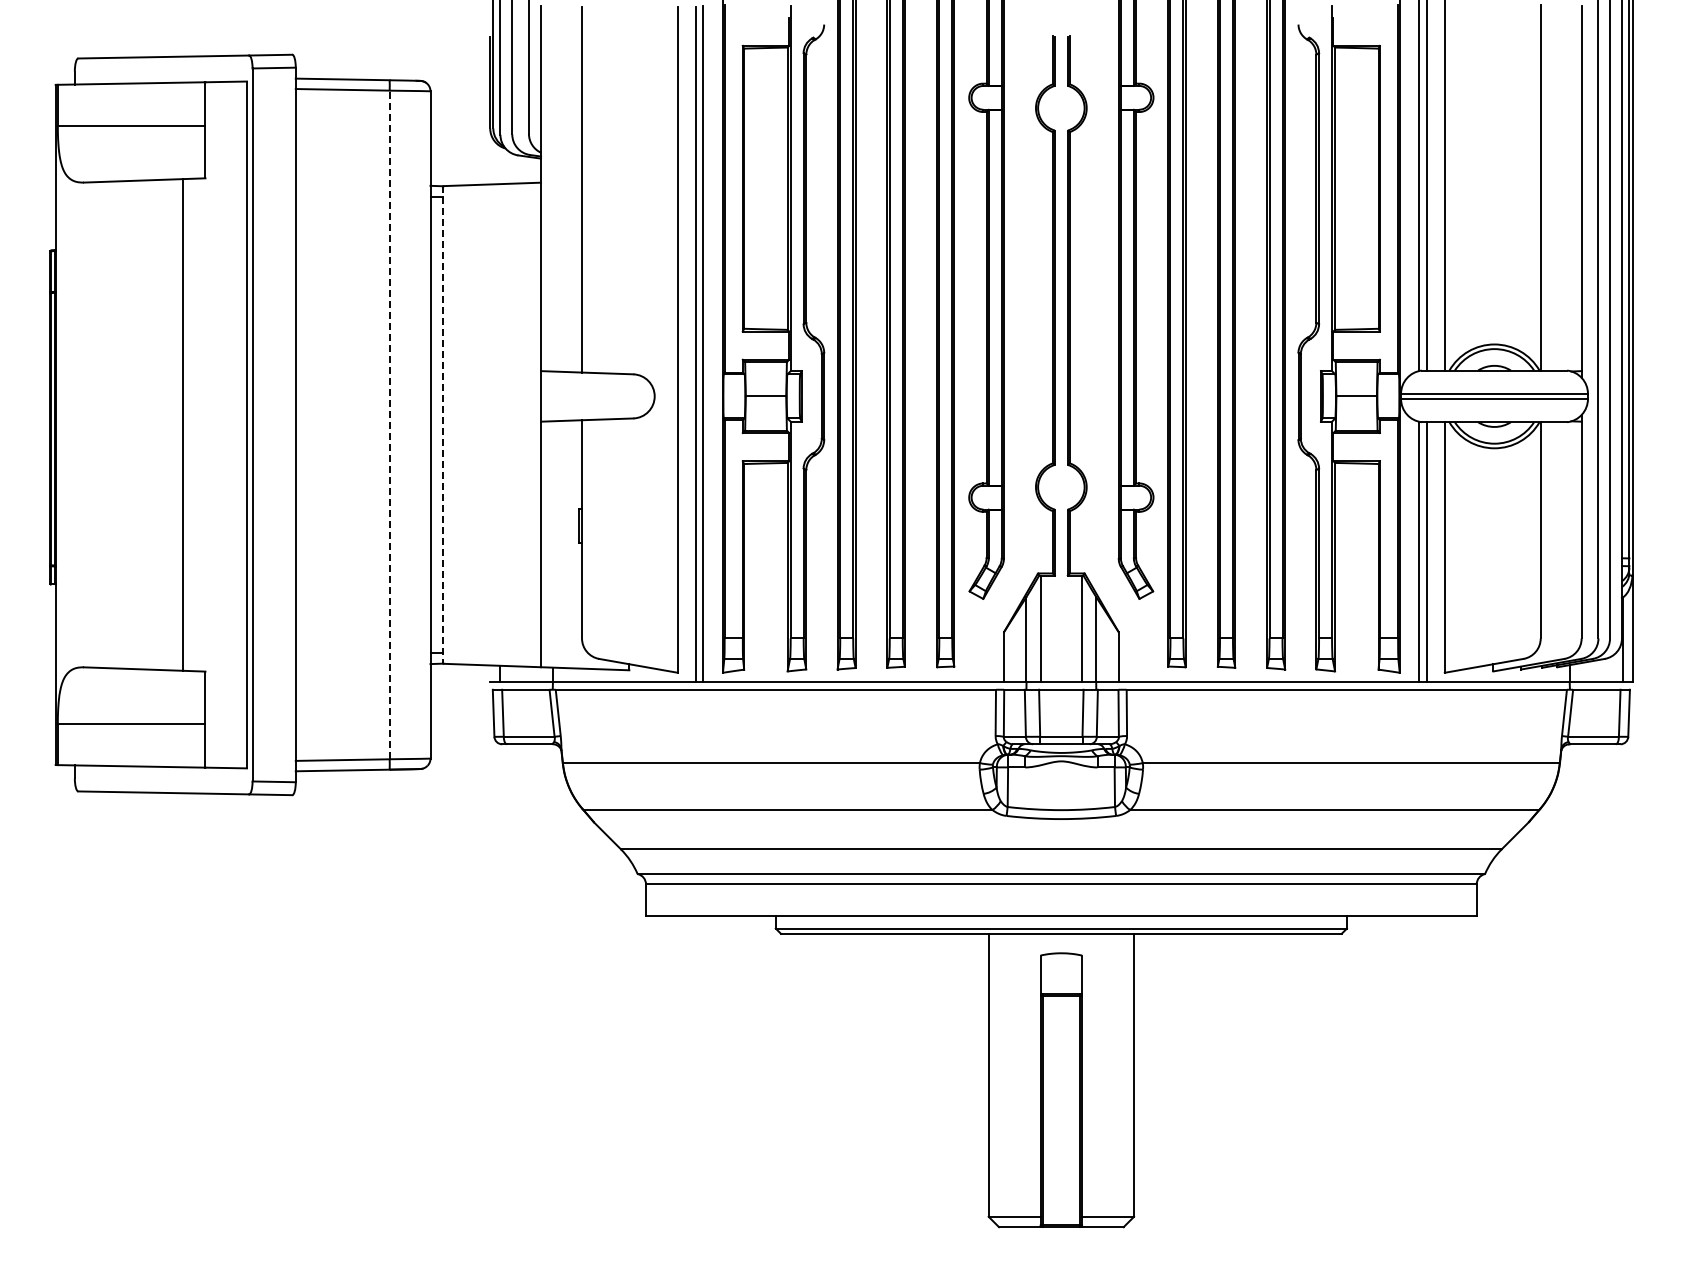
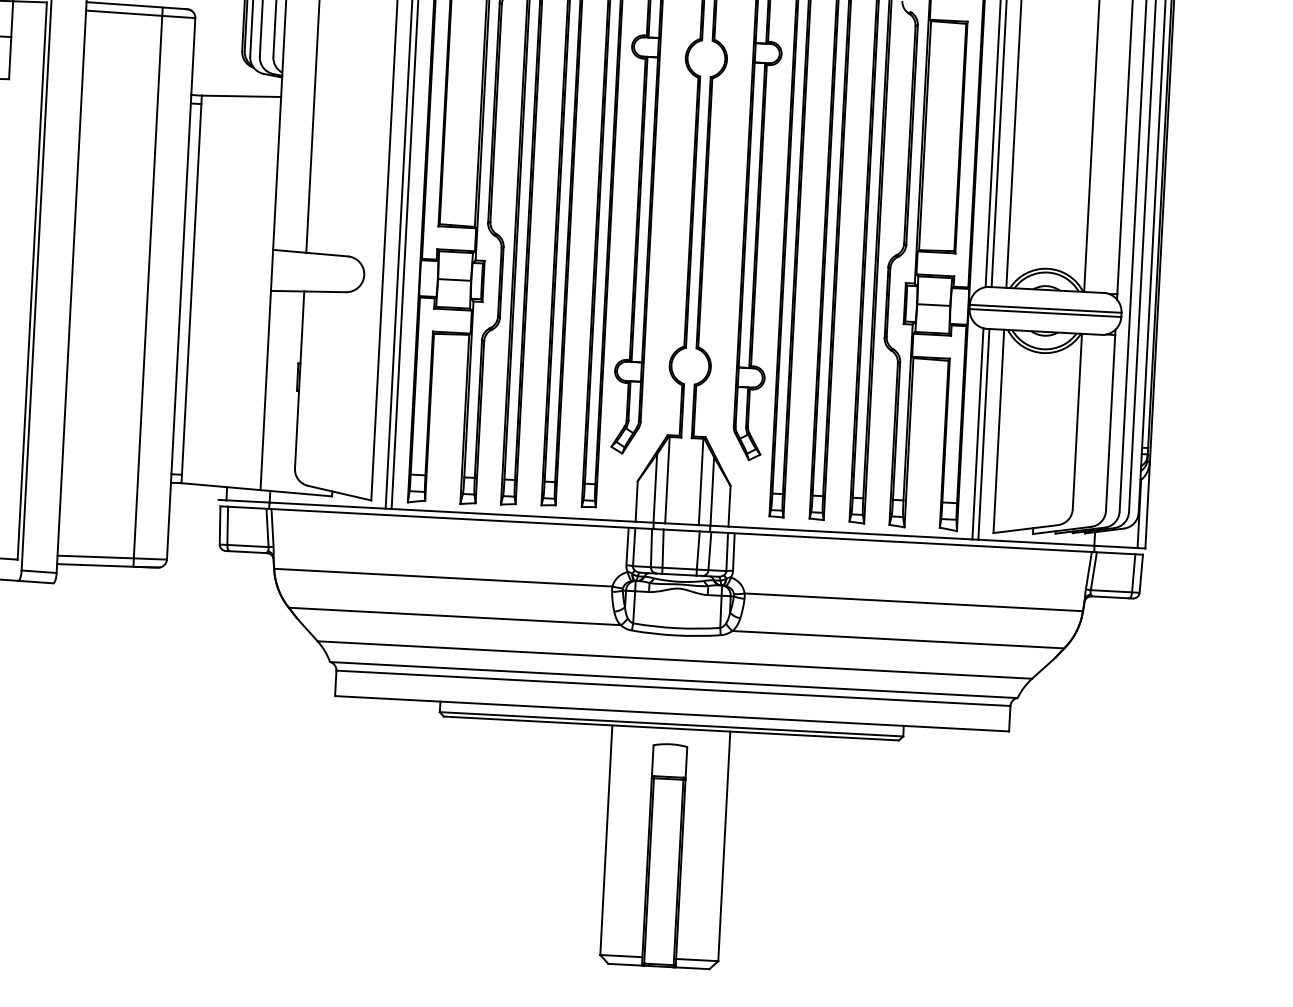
line: (389, 424) -> (147, 286), dashed -> solid
line: (443, 424) -> (191, 289), dashed -> solid

